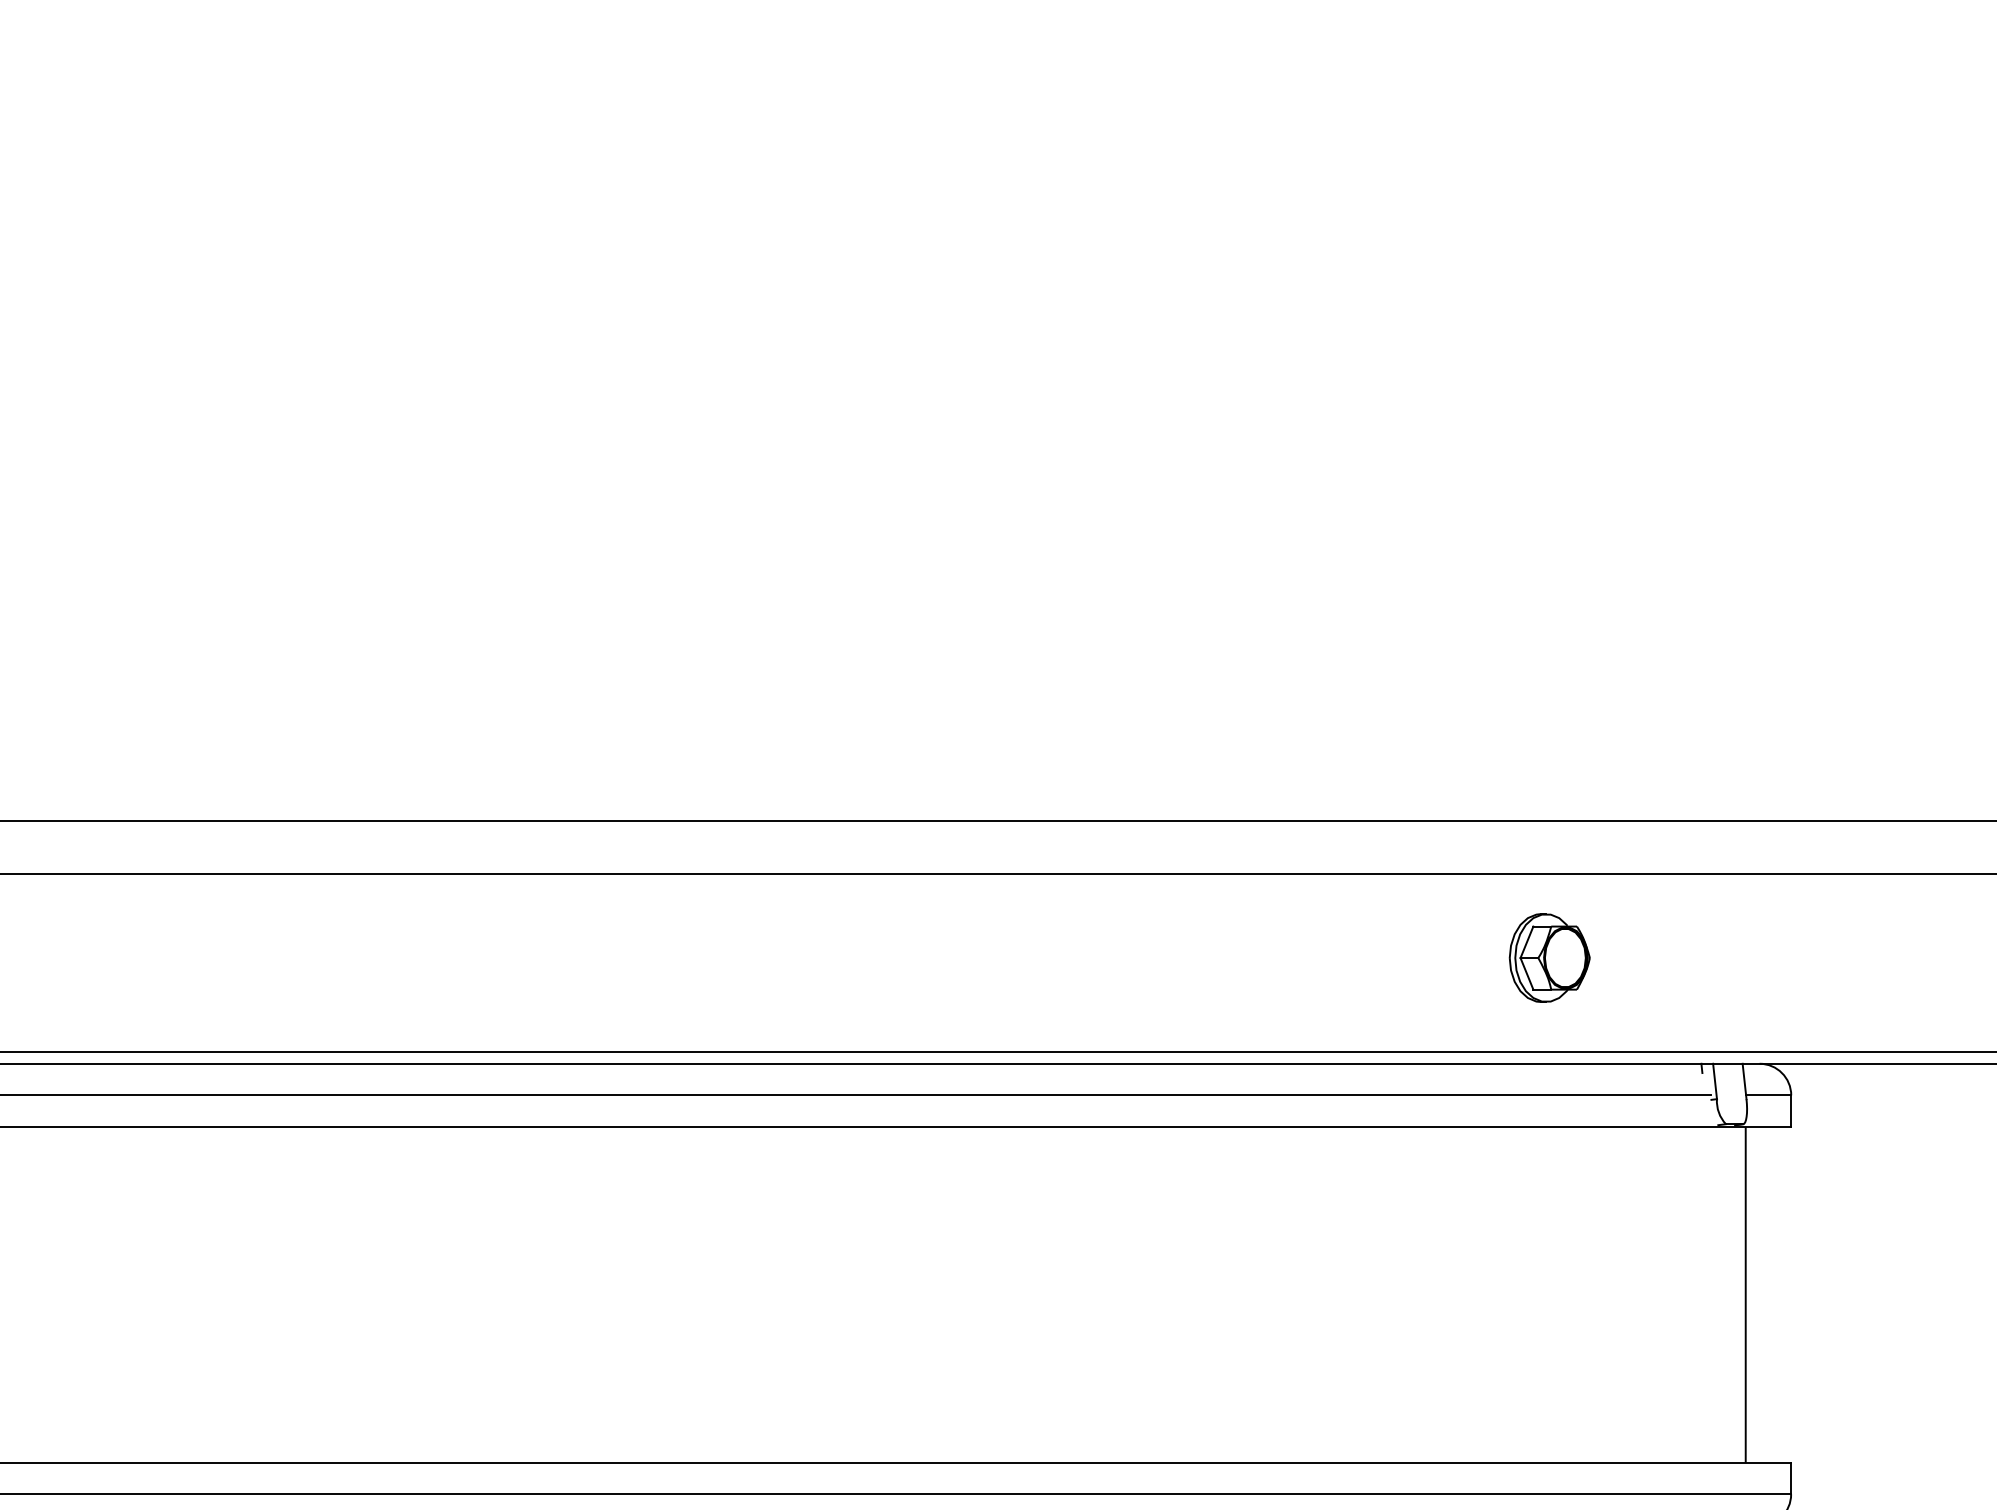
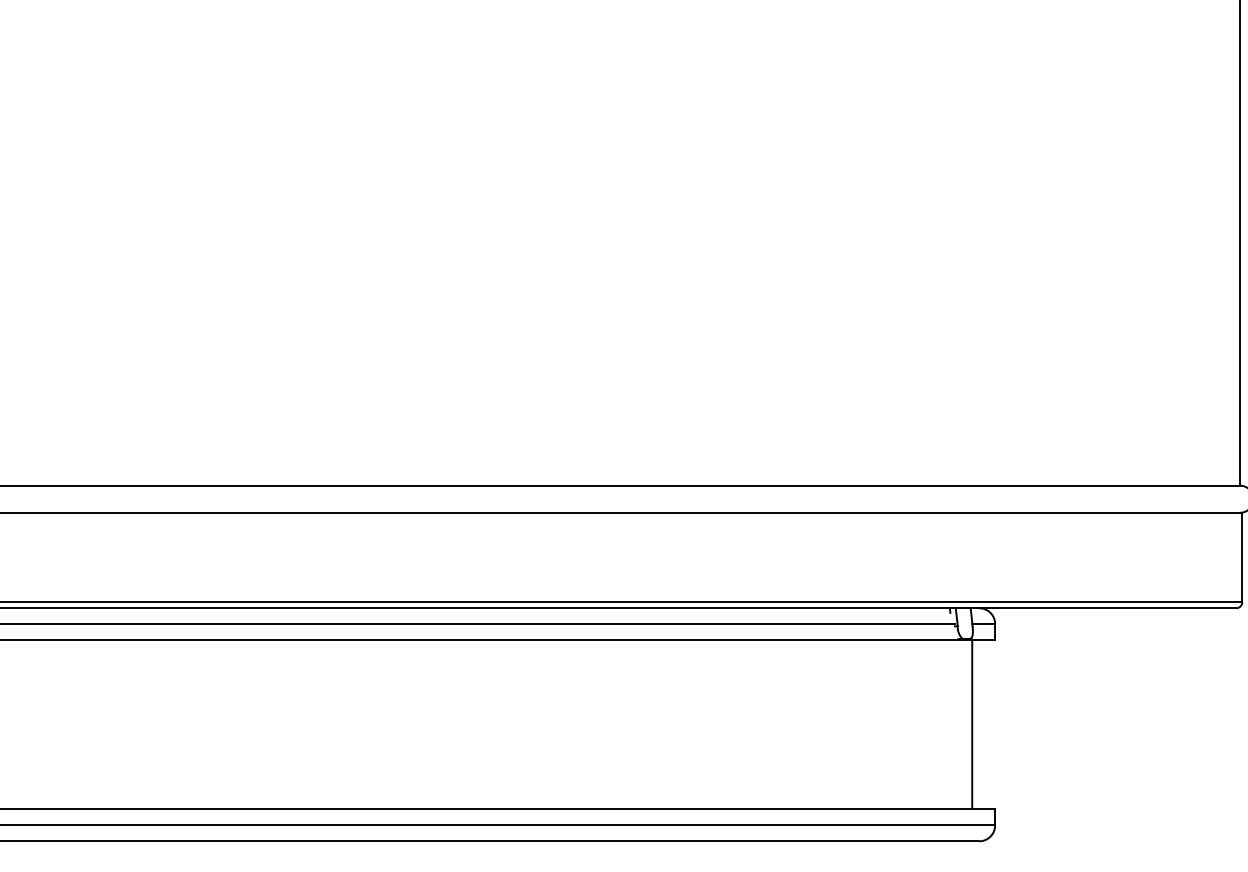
part: (1549, 957) -> (873, 554), removed

